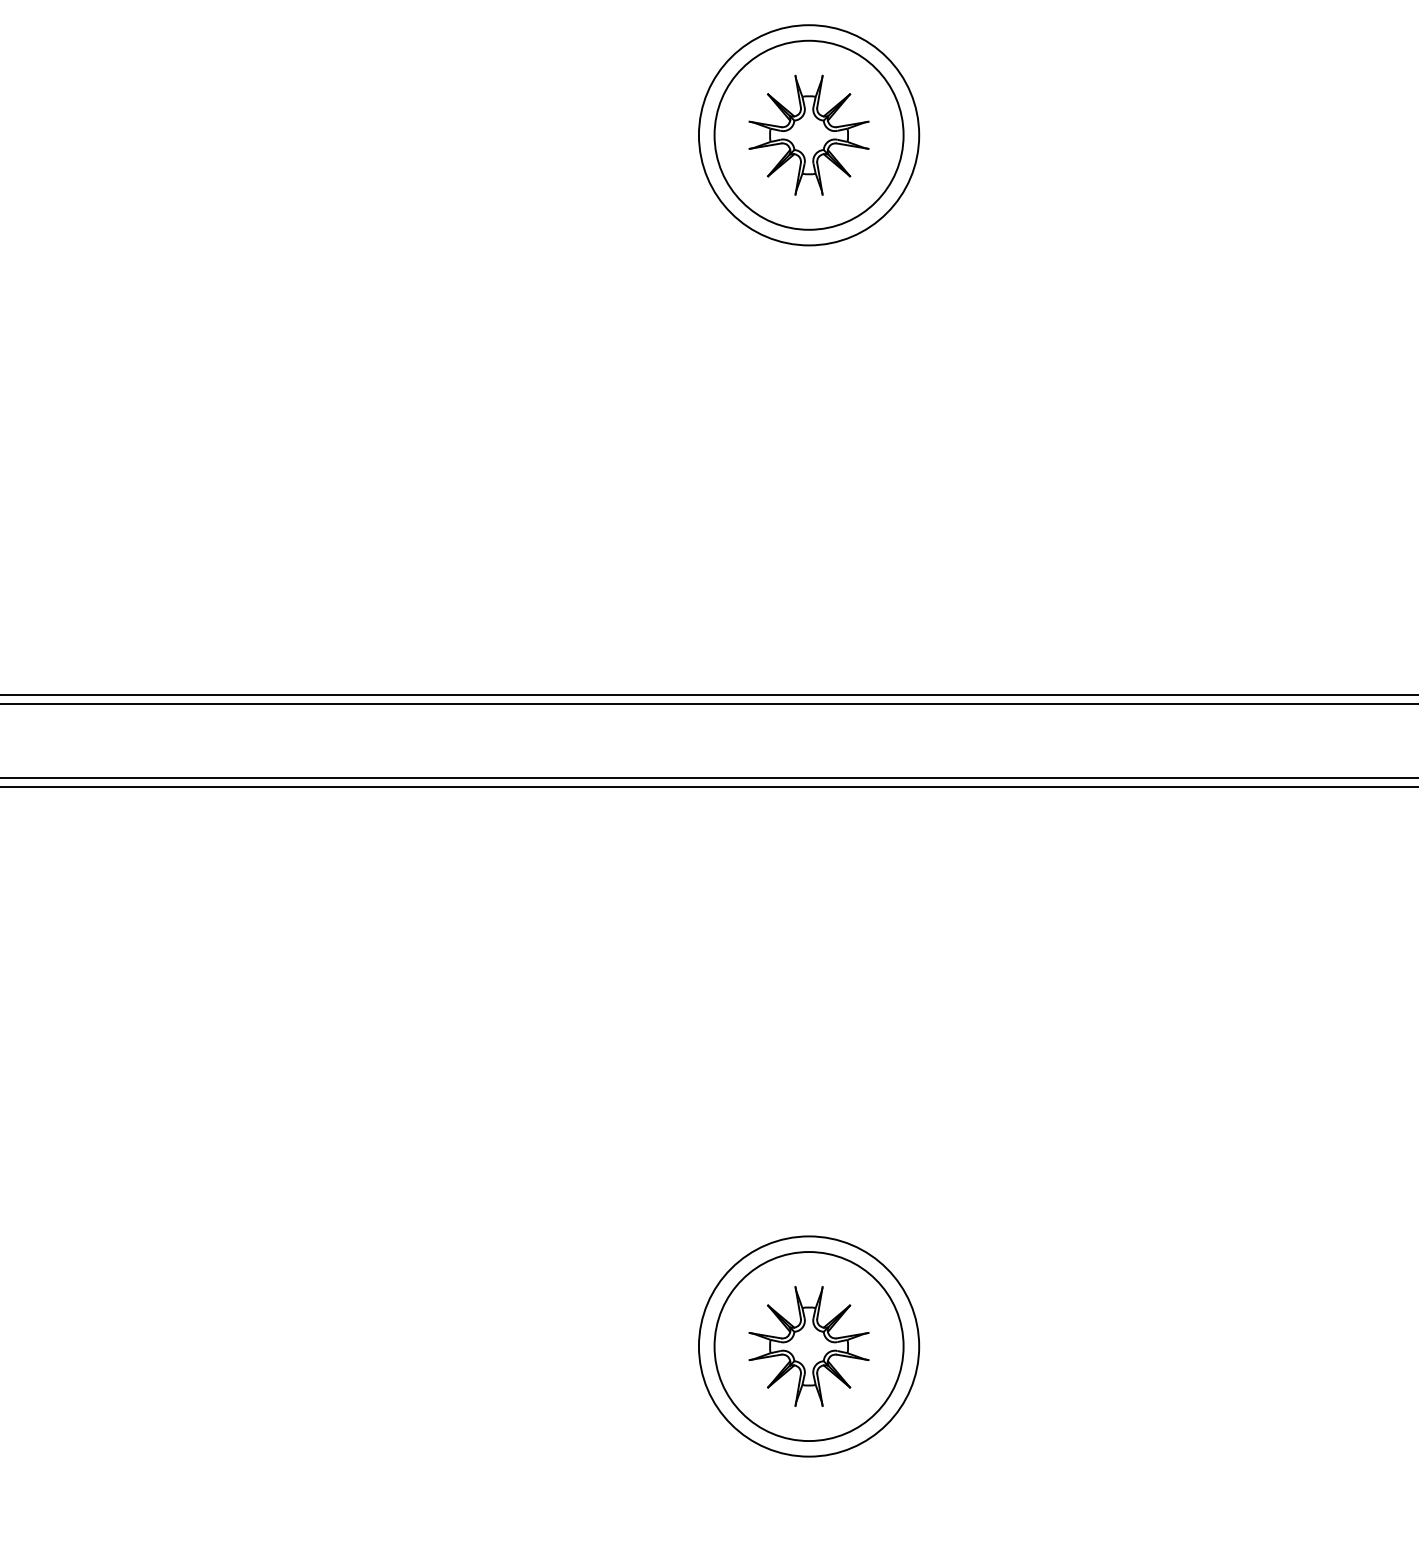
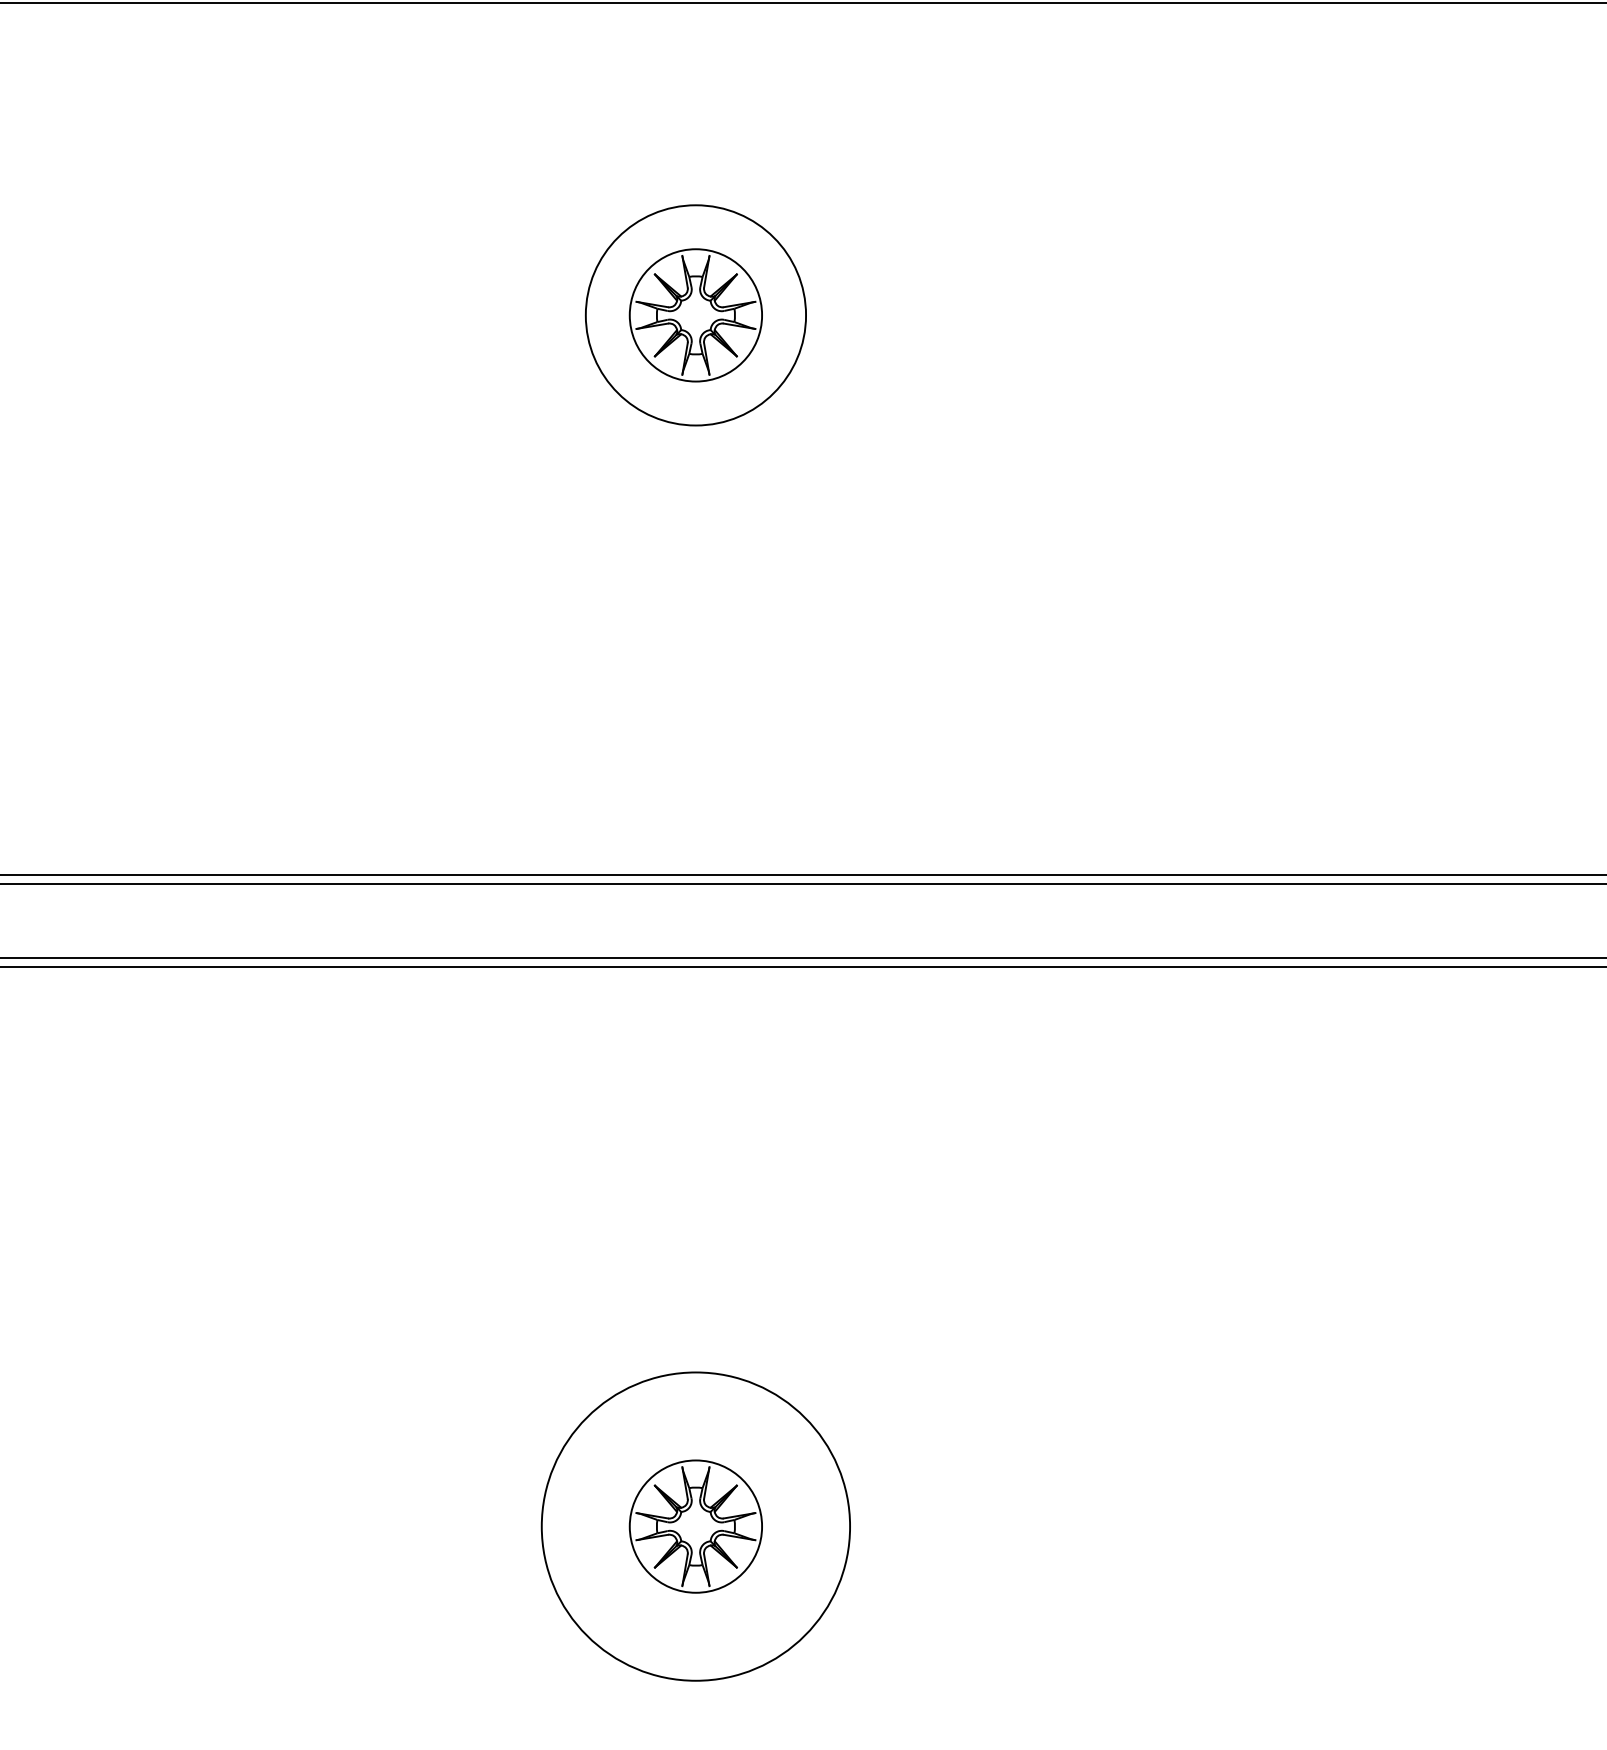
circle: (808, 134) -> (695, 314), size x0.7
circle: (808, 1346) -> (695, 1526), size x0.7
circle: (808, 1346) -> (695, 1526), size x1.4

